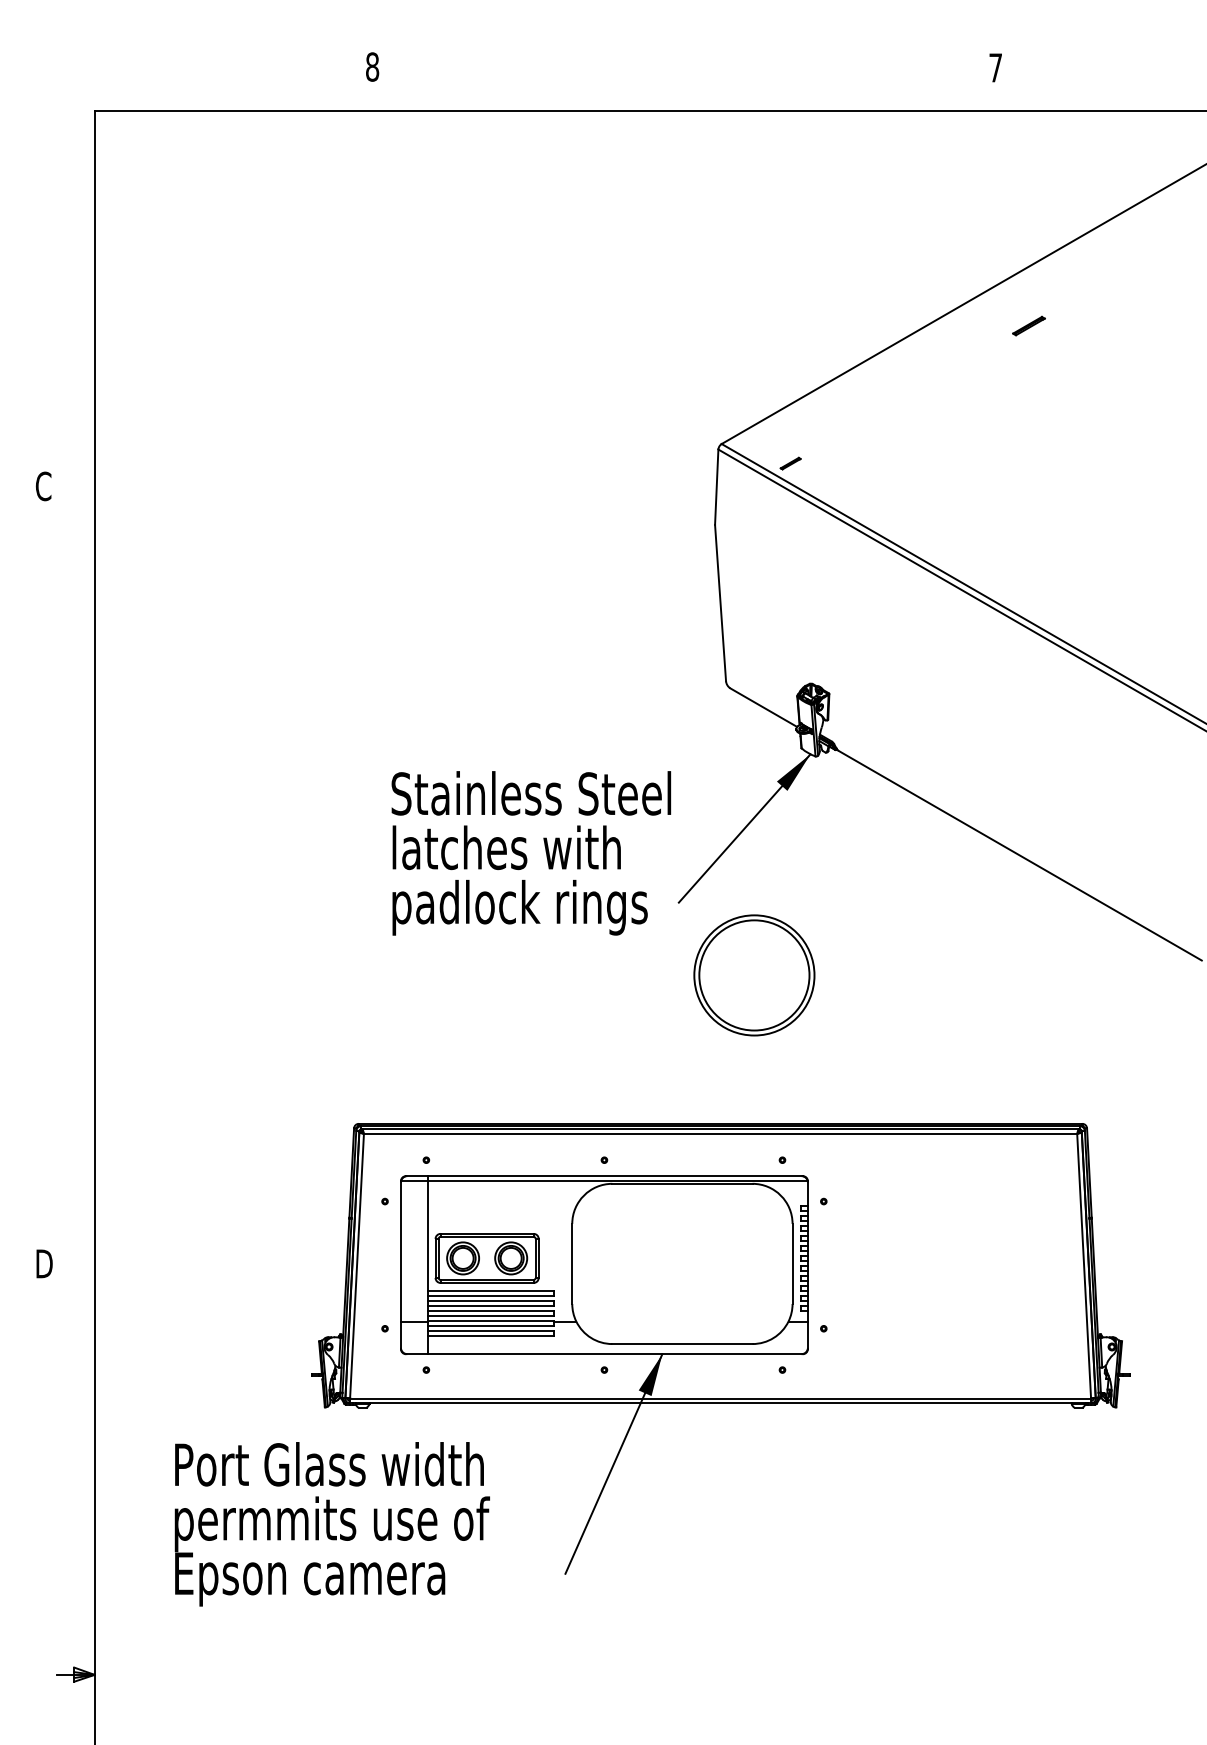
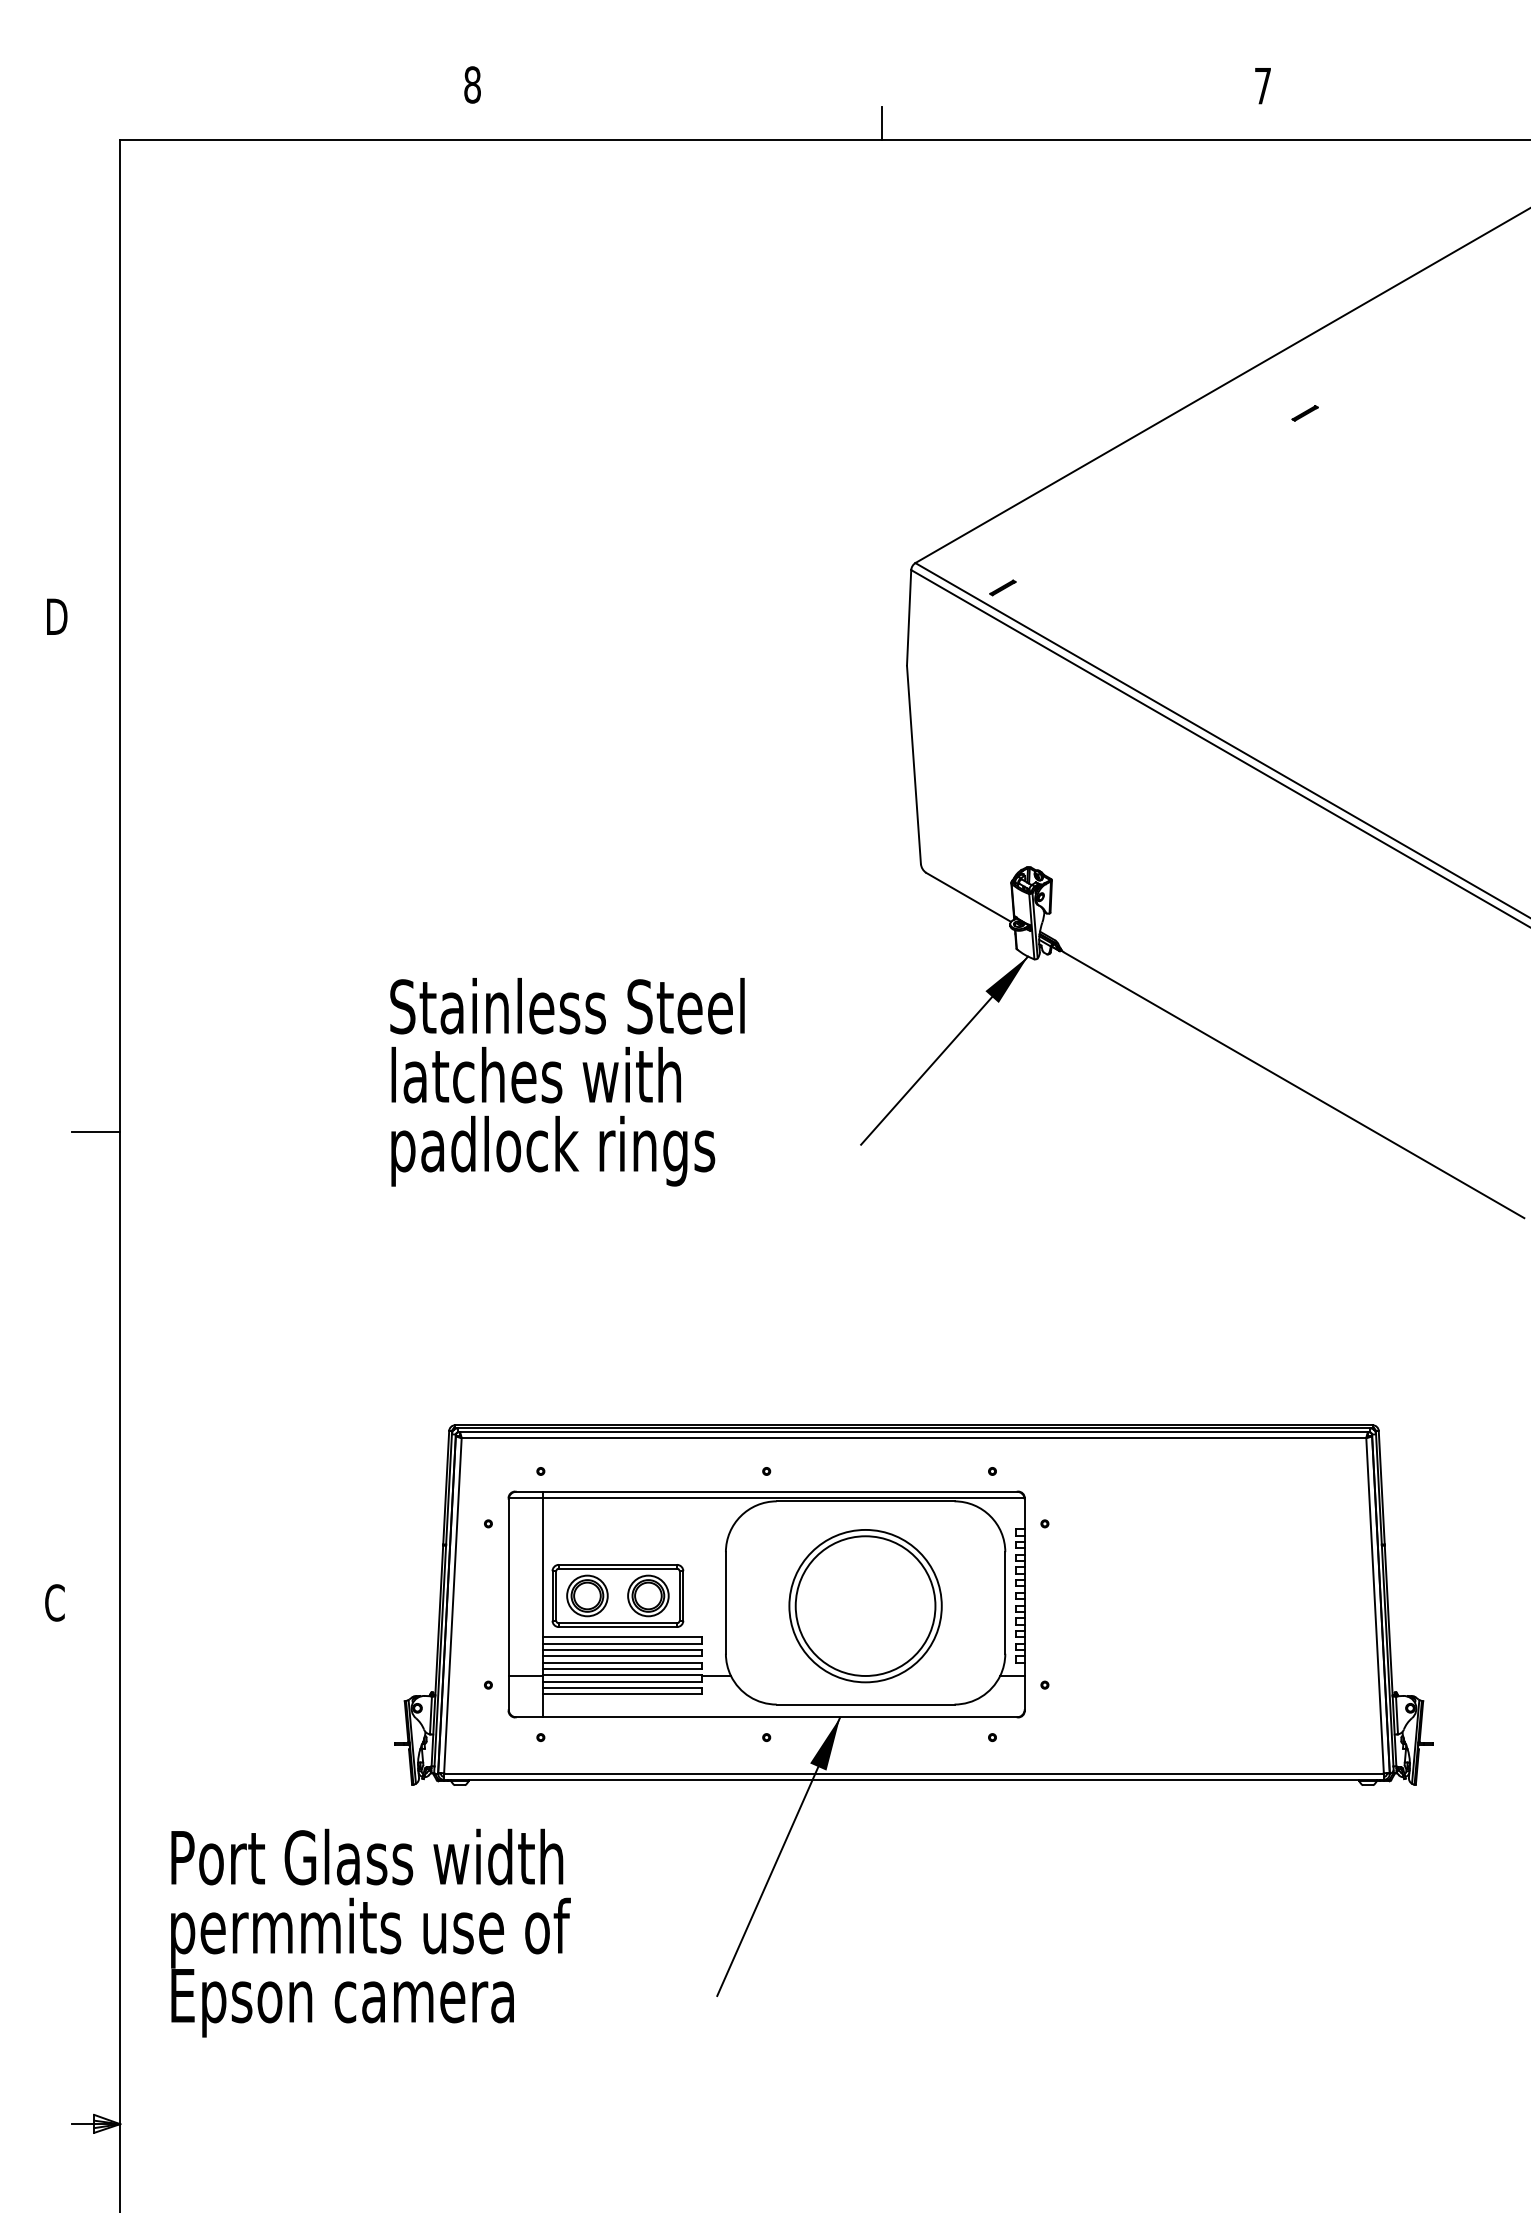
line: (695, 97) -> (882, 123), added
part: (1028, 325) -> (1304, 412), size x0.62
text: (44, 486) -> (56, 616), C -> D
text: (531, 853) -> (567, 1082), moved
line: (75, 892) -> (95, 1131), added
part: (754, 975) -> (865, 1606), moved
text: (43, 1263) -> (55, 1602), D -> C
text: (331, 1524) -> (369, 1933), moved

